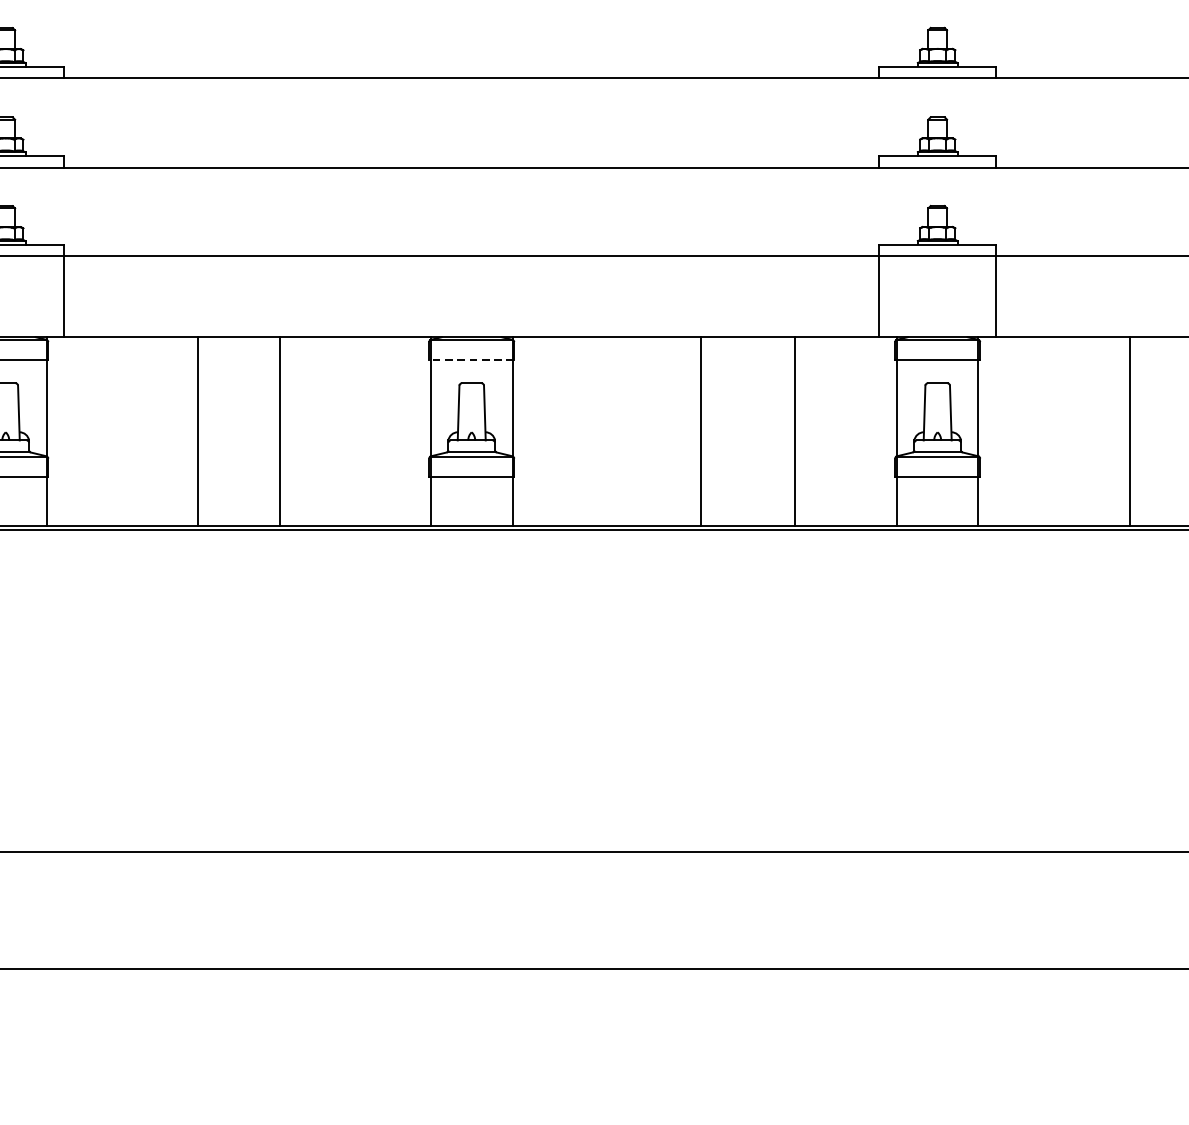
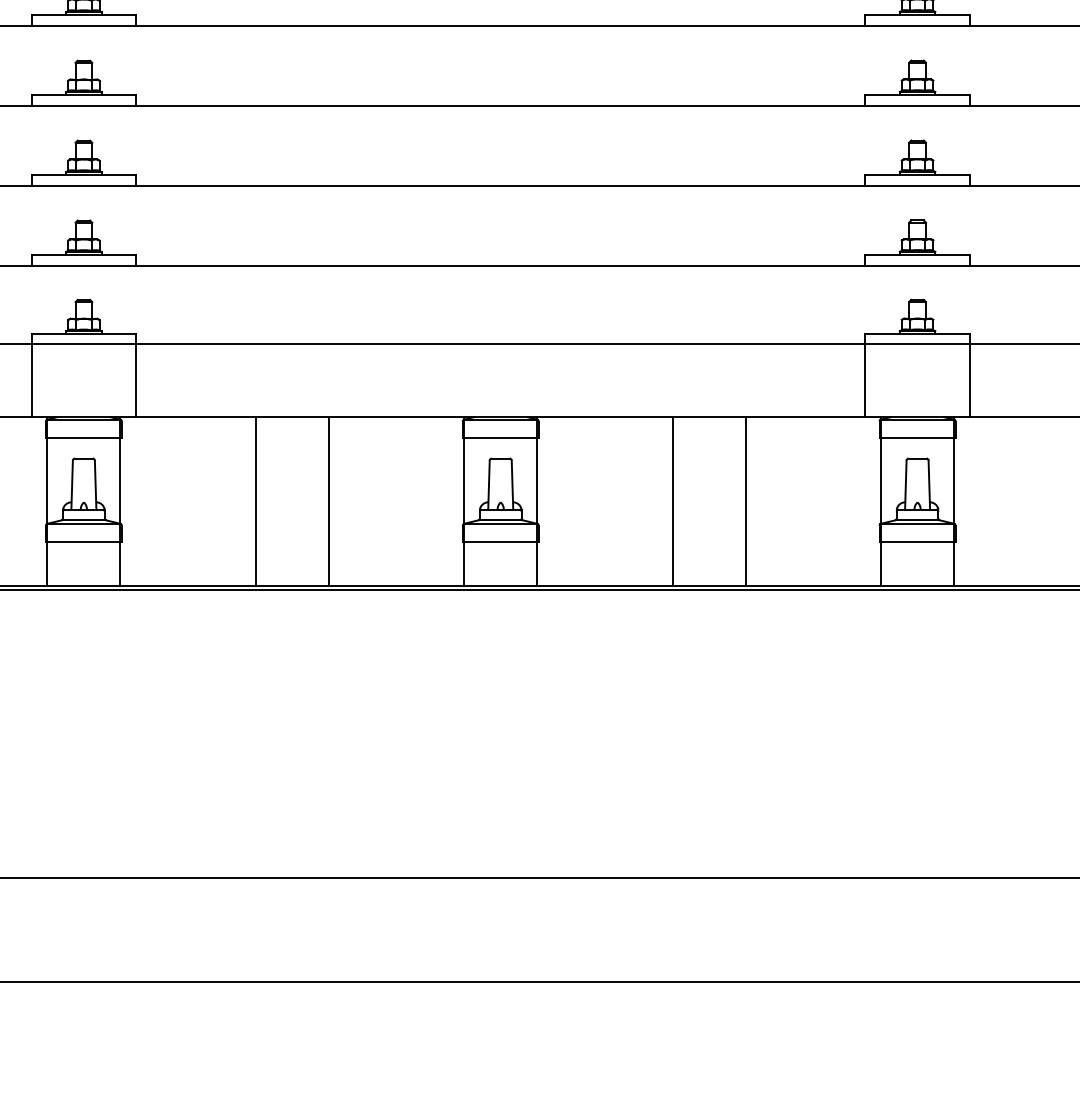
line: (471, 359) -> (500, 437), dashed -> solid
line: (700, 431) -> (672, 501), moved
line: (794, 431) -> (745, 501), moved

